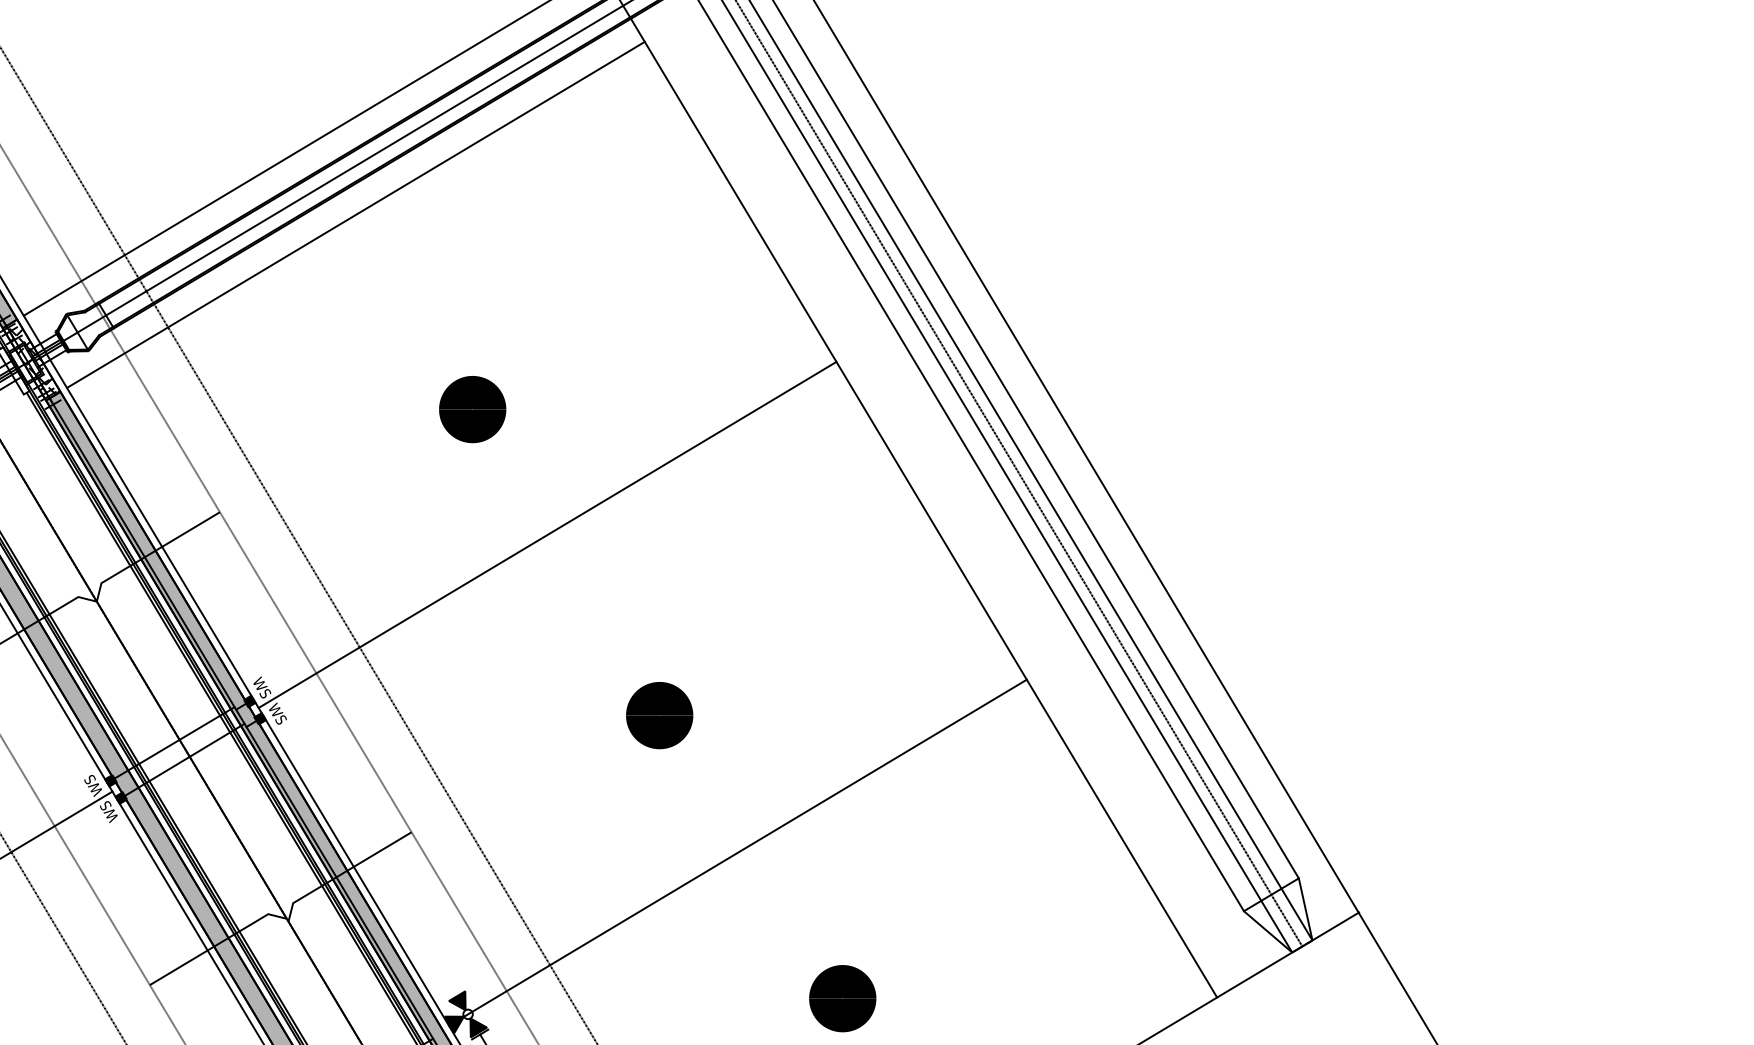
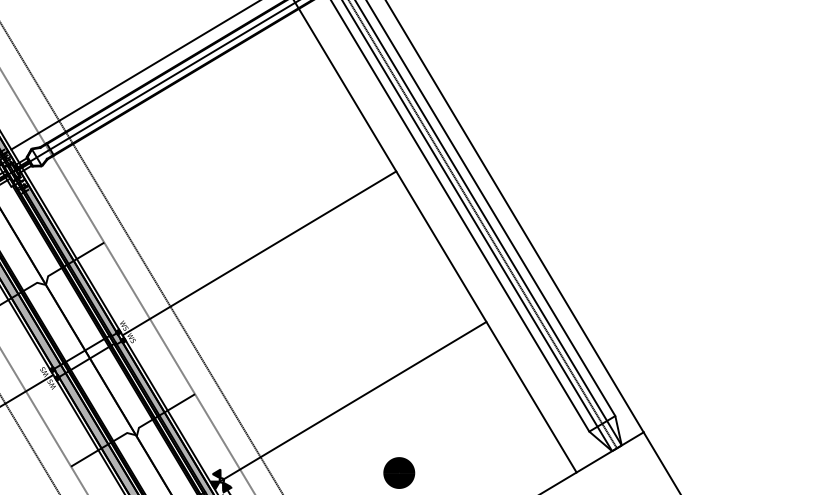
line: (355, 214) -> (168, 101), removed
part: (471, 408) -> (223, 193), removed
part: (659, 714) -> (312, 338), removed

